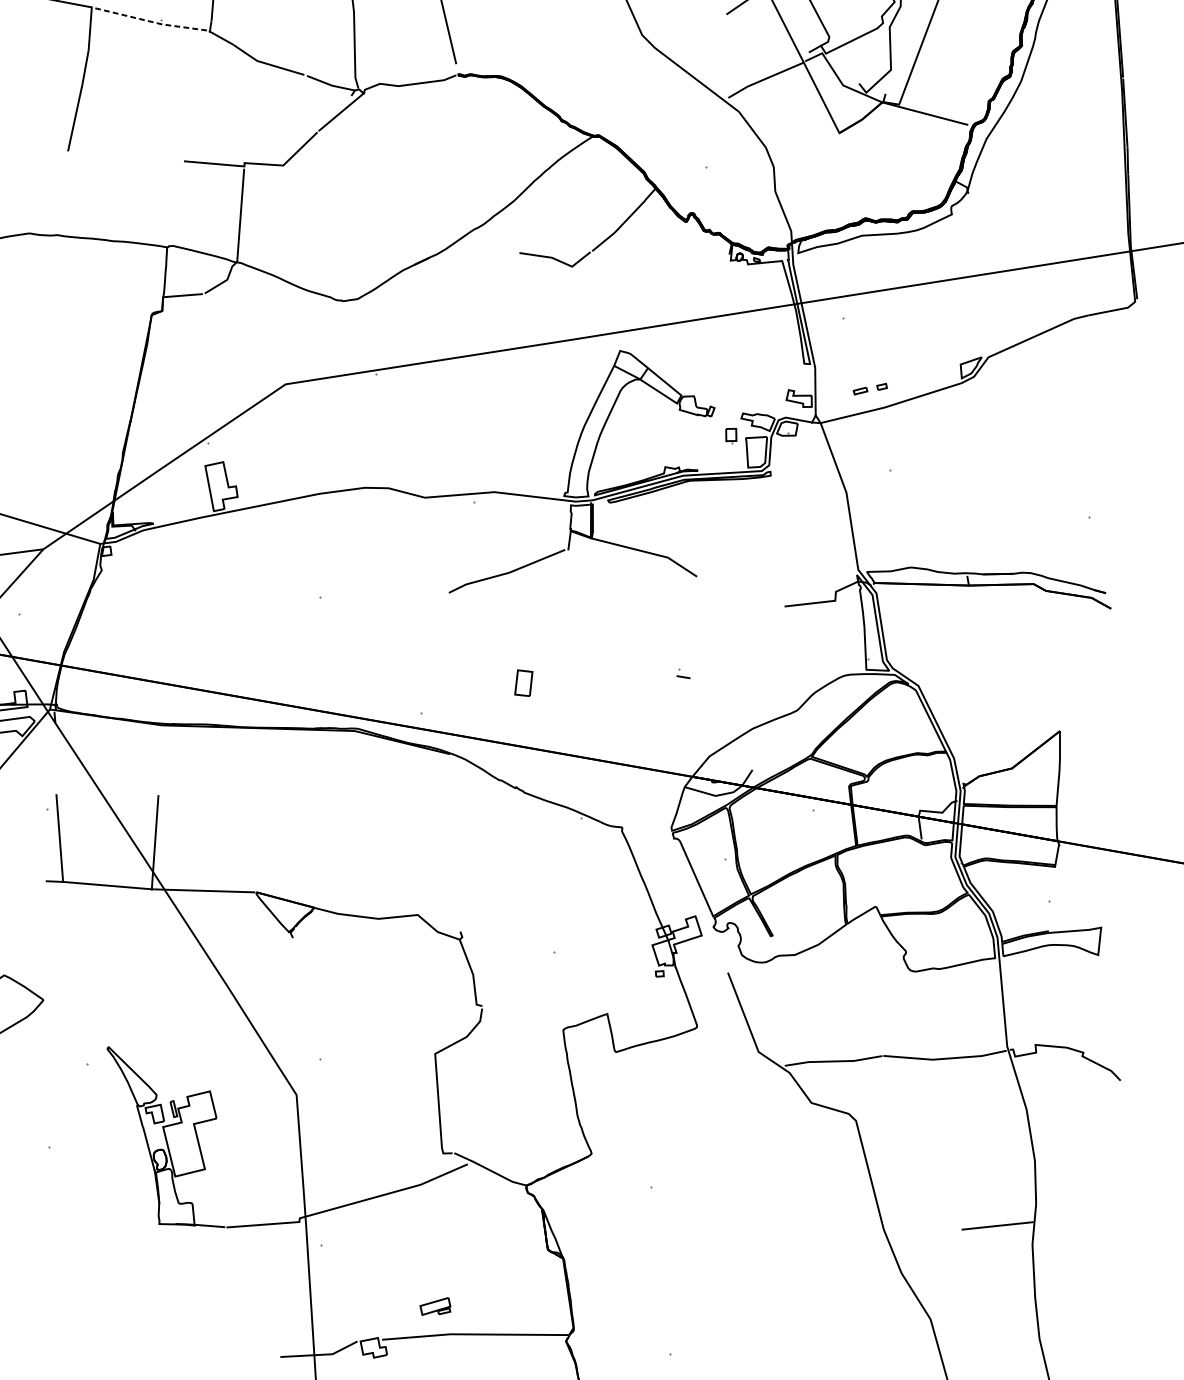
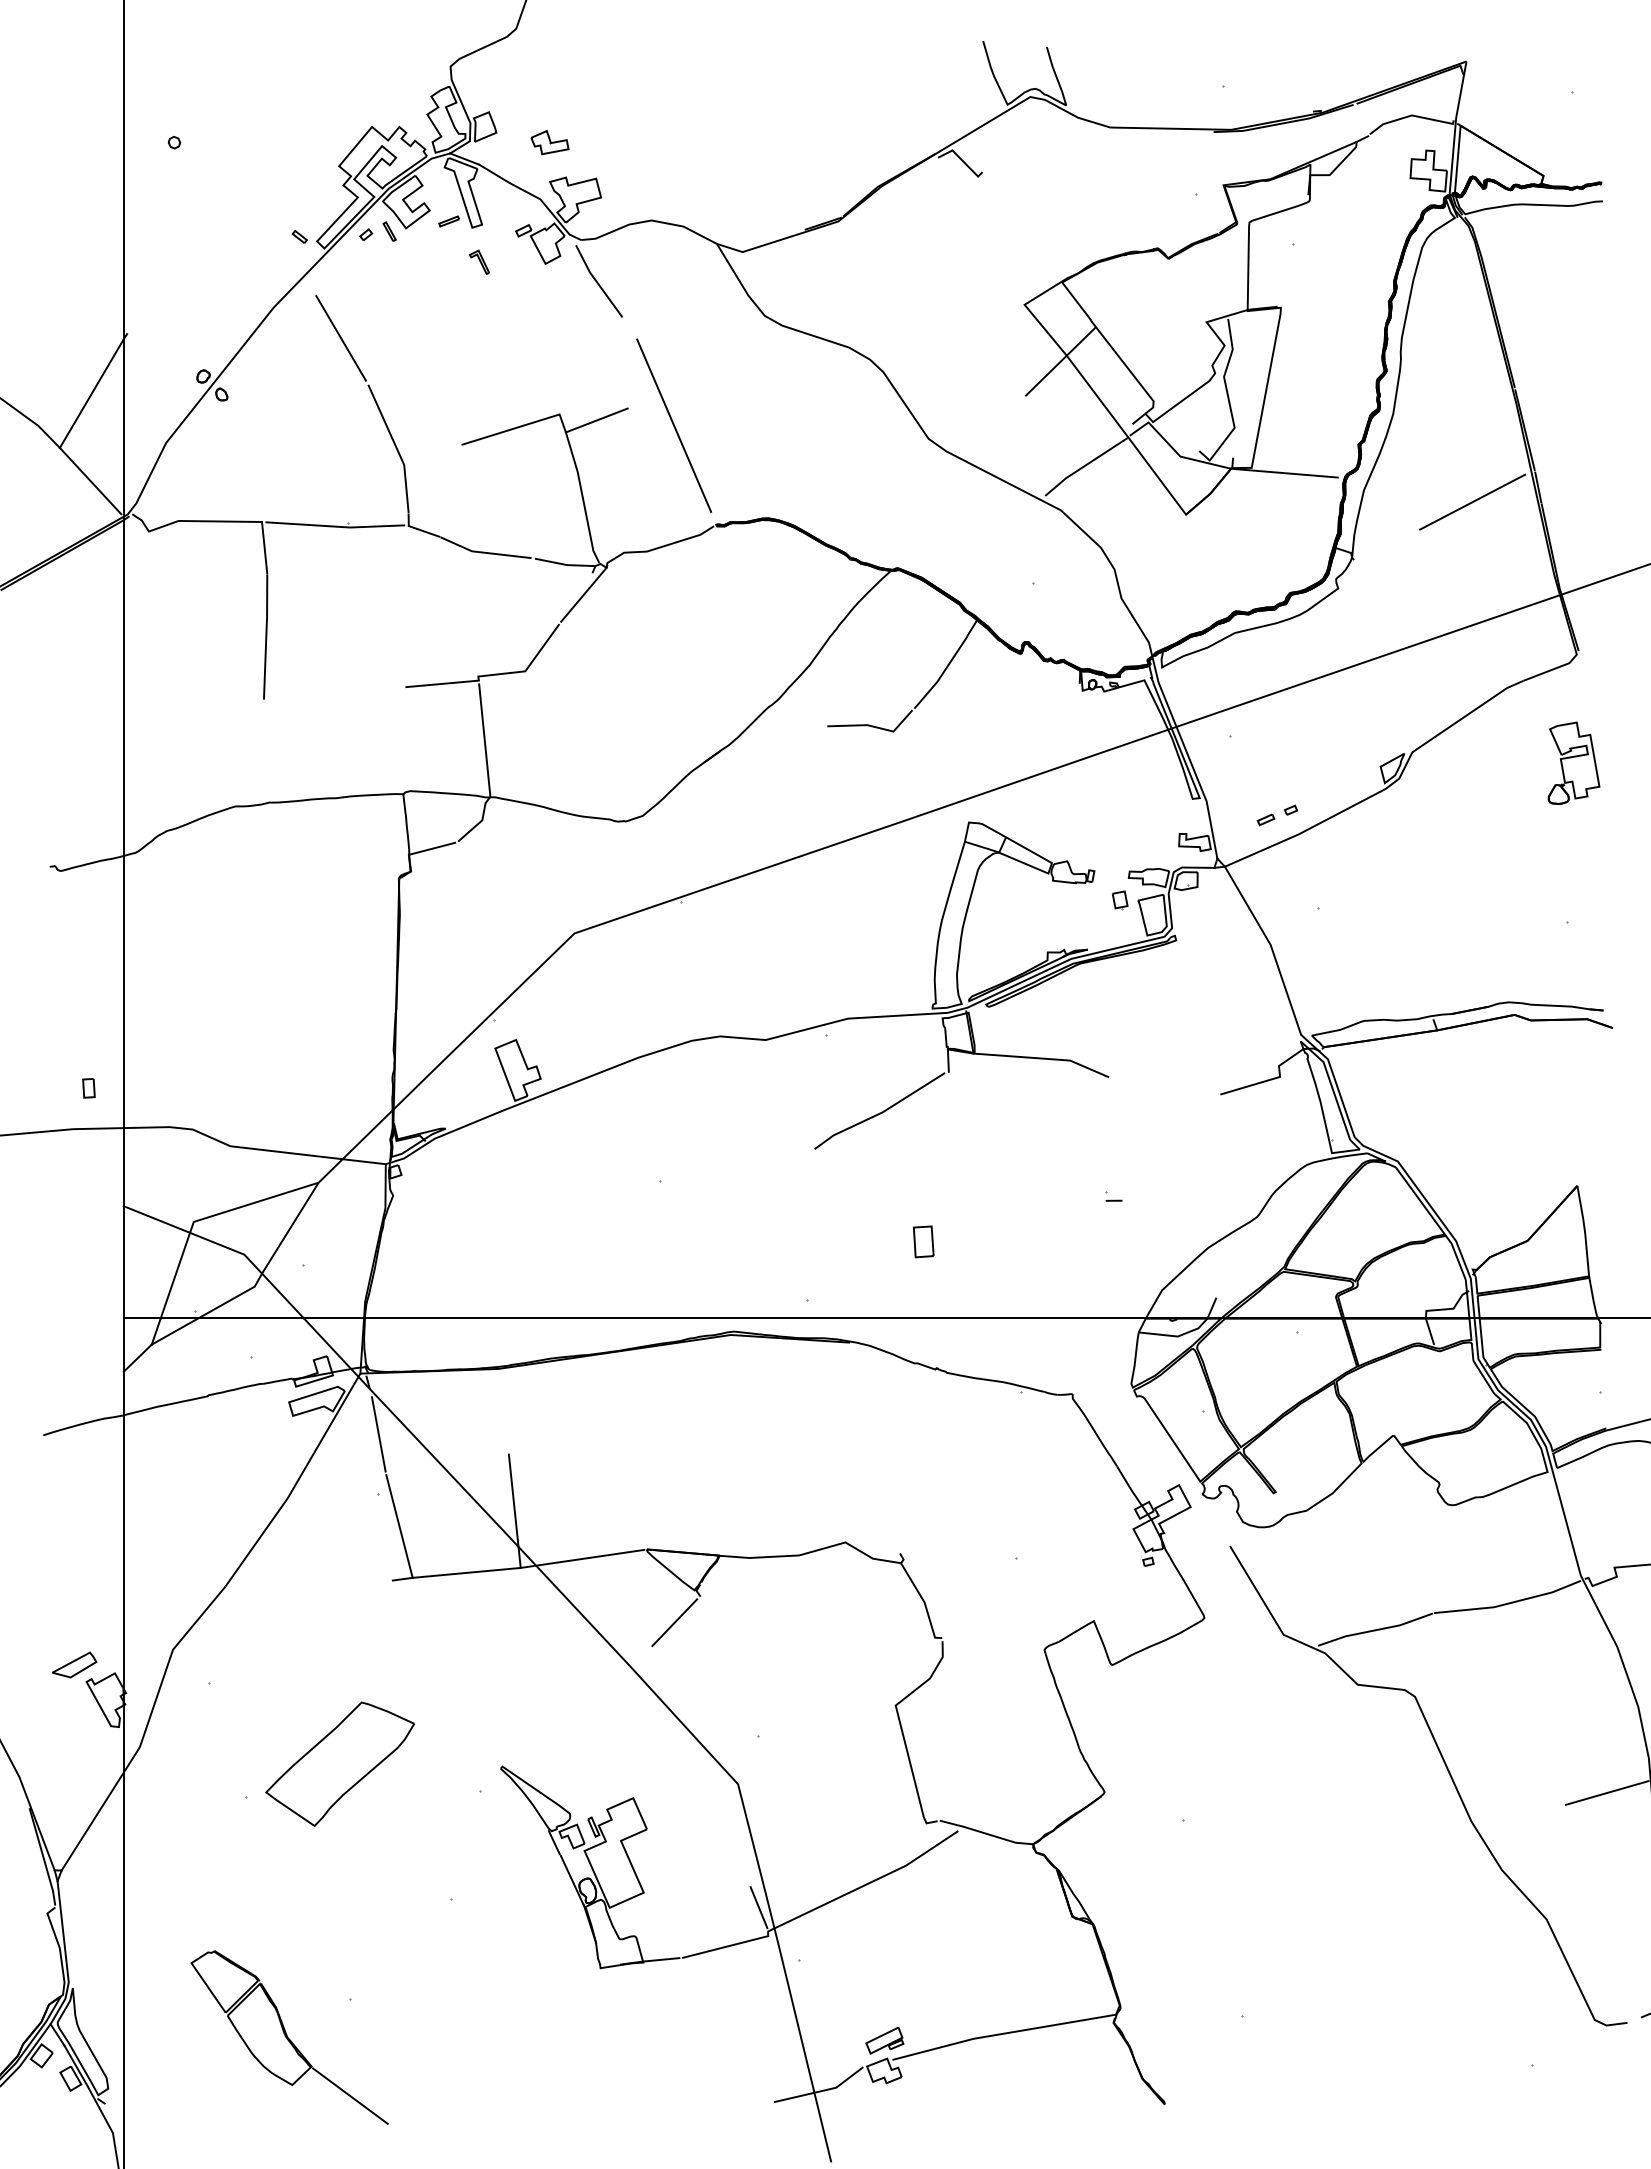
line: (151, 21) -> (336, 526), dashed -> solid
line: (1072, 163) -> (1472, 501), added
part: (1117, 388) -> (1573, 762), added
line: (55, 761) -> (378, 1434), added
line: (268, 955) -> (674, 1622), added
line: (295, 1197) -> (758, 1907), added
part: (435, 1306) -> (884, 2040), moved

